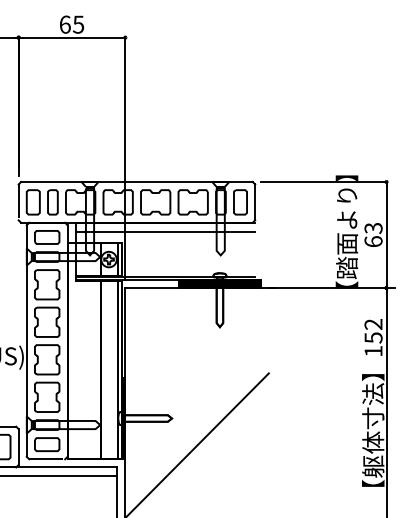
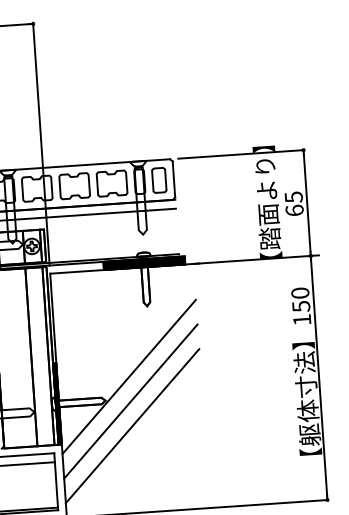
text: (373, 227) -> (293, 196), 63 -> 65
text: (373, 324) -> (300, 293), 152 -> 150
line: (196, 396) -> (128, 377), added
line: (196, 420) -> (130, 401), added

